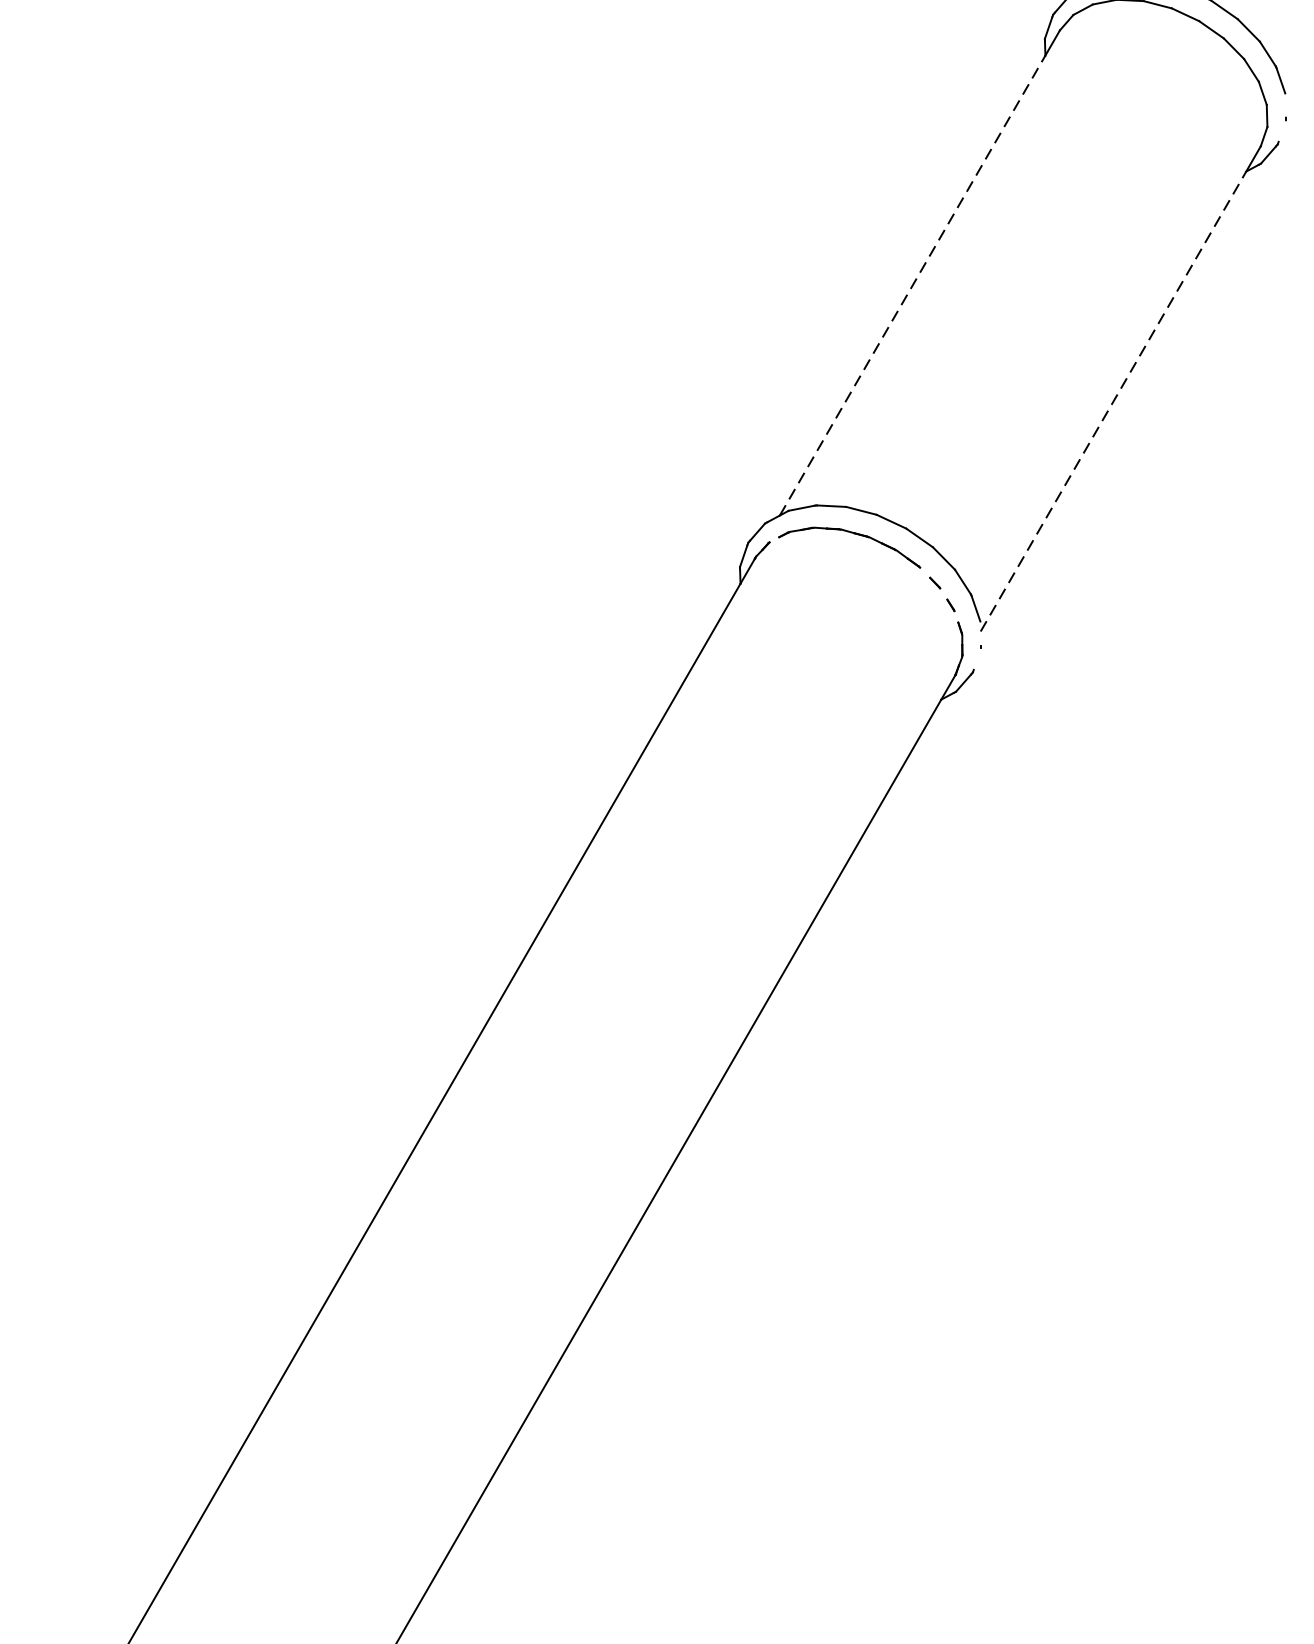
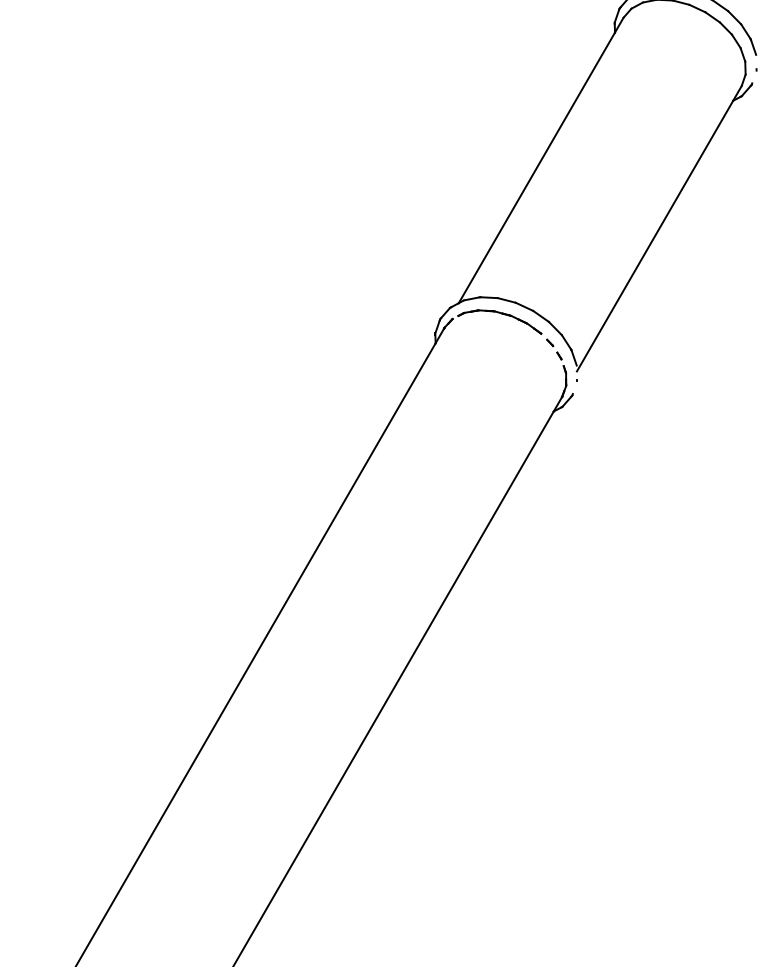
line: (913, 284) -> (537, 167), dashed -> solid
line: (1114, 400) -> (655, 235), dashed -> solid

